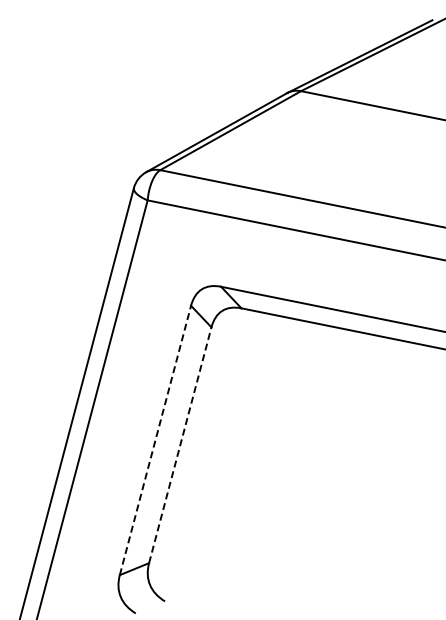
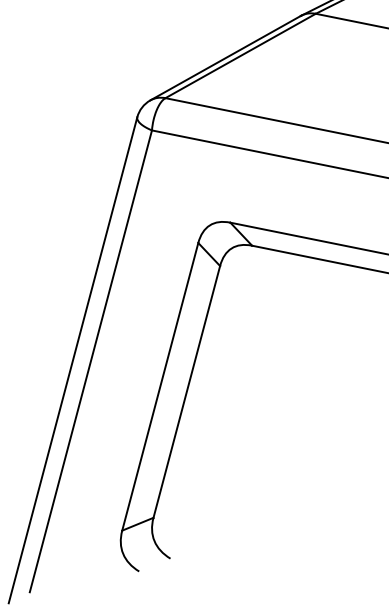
line: (155, 440) -> (160, 386), dashed -> solid
line: (180, 445) -> (187, 392), dashed -> solid

